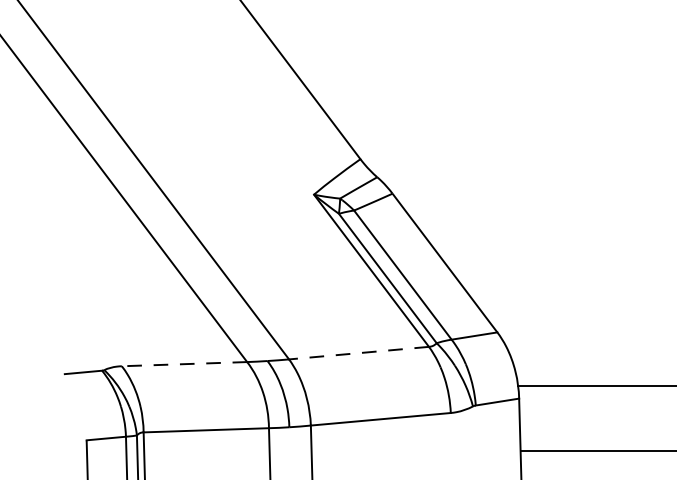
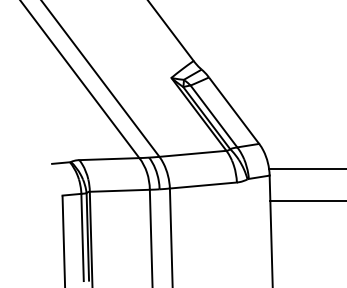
line: (358, 352) -> (192, 153), dashed -> solid
line: (182, 364) -> (108, 159), dashed -> solid

